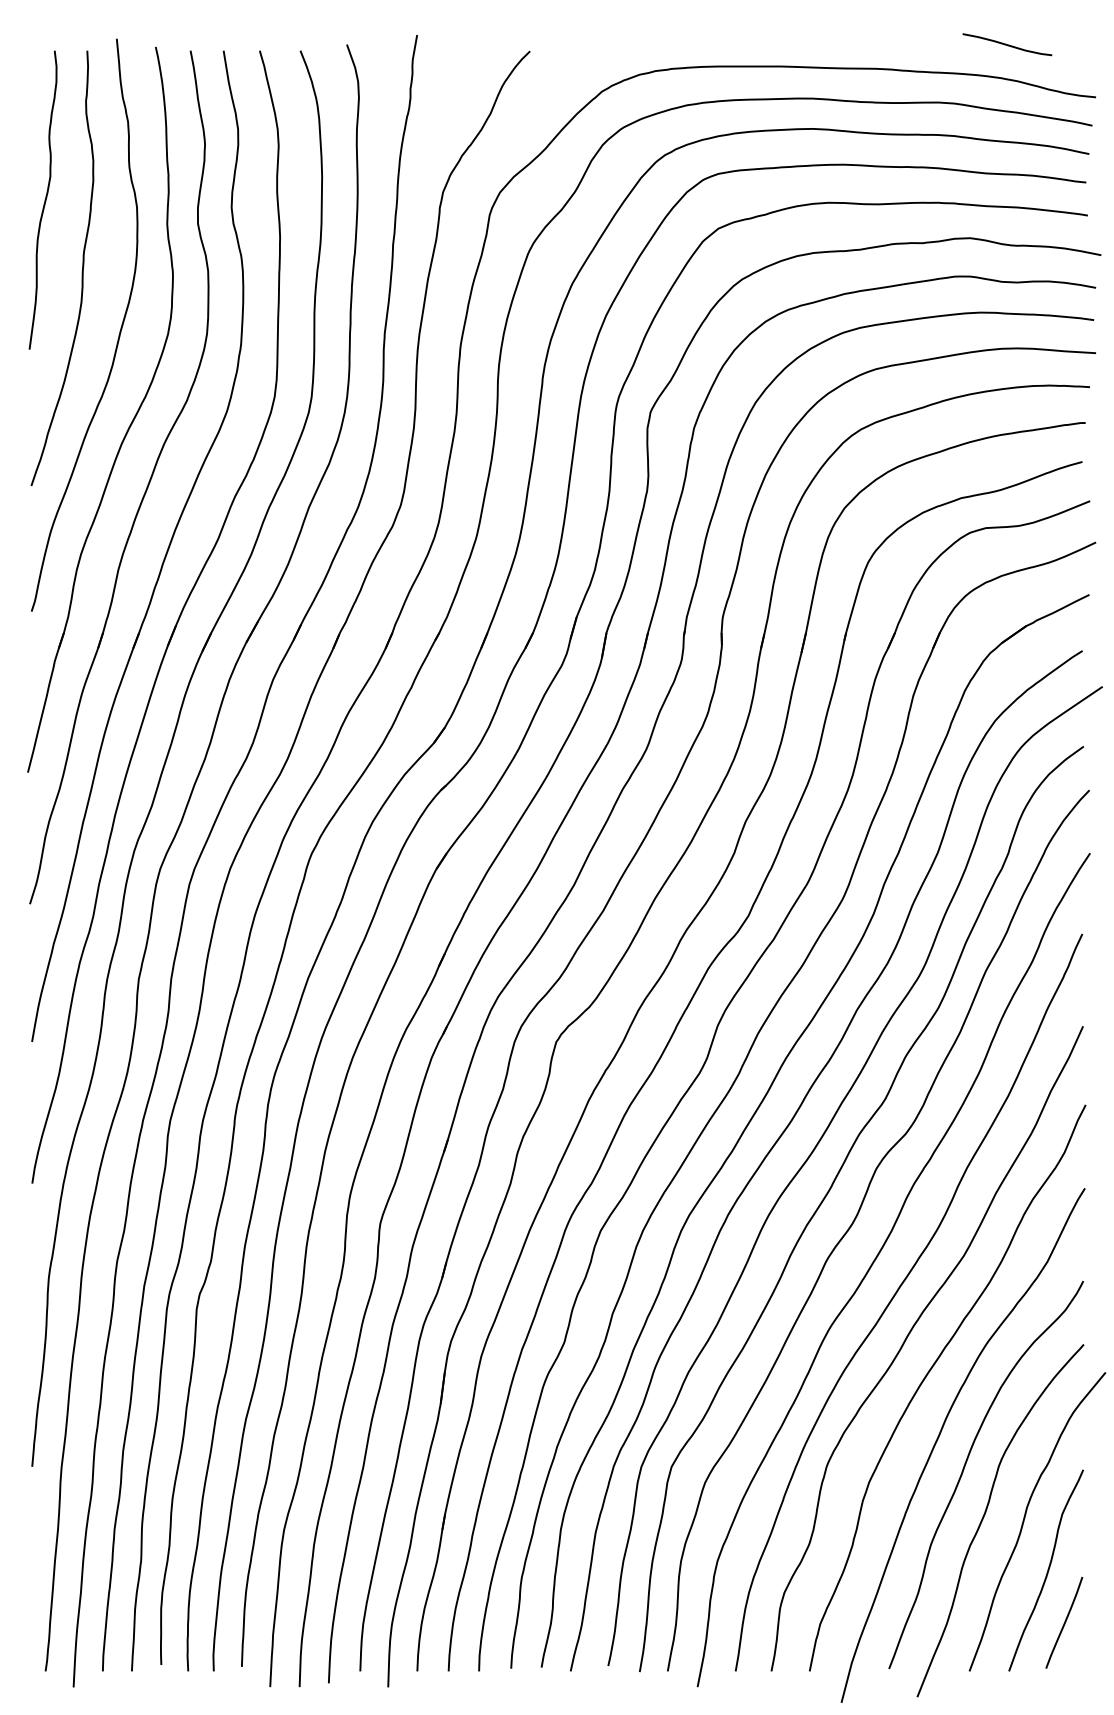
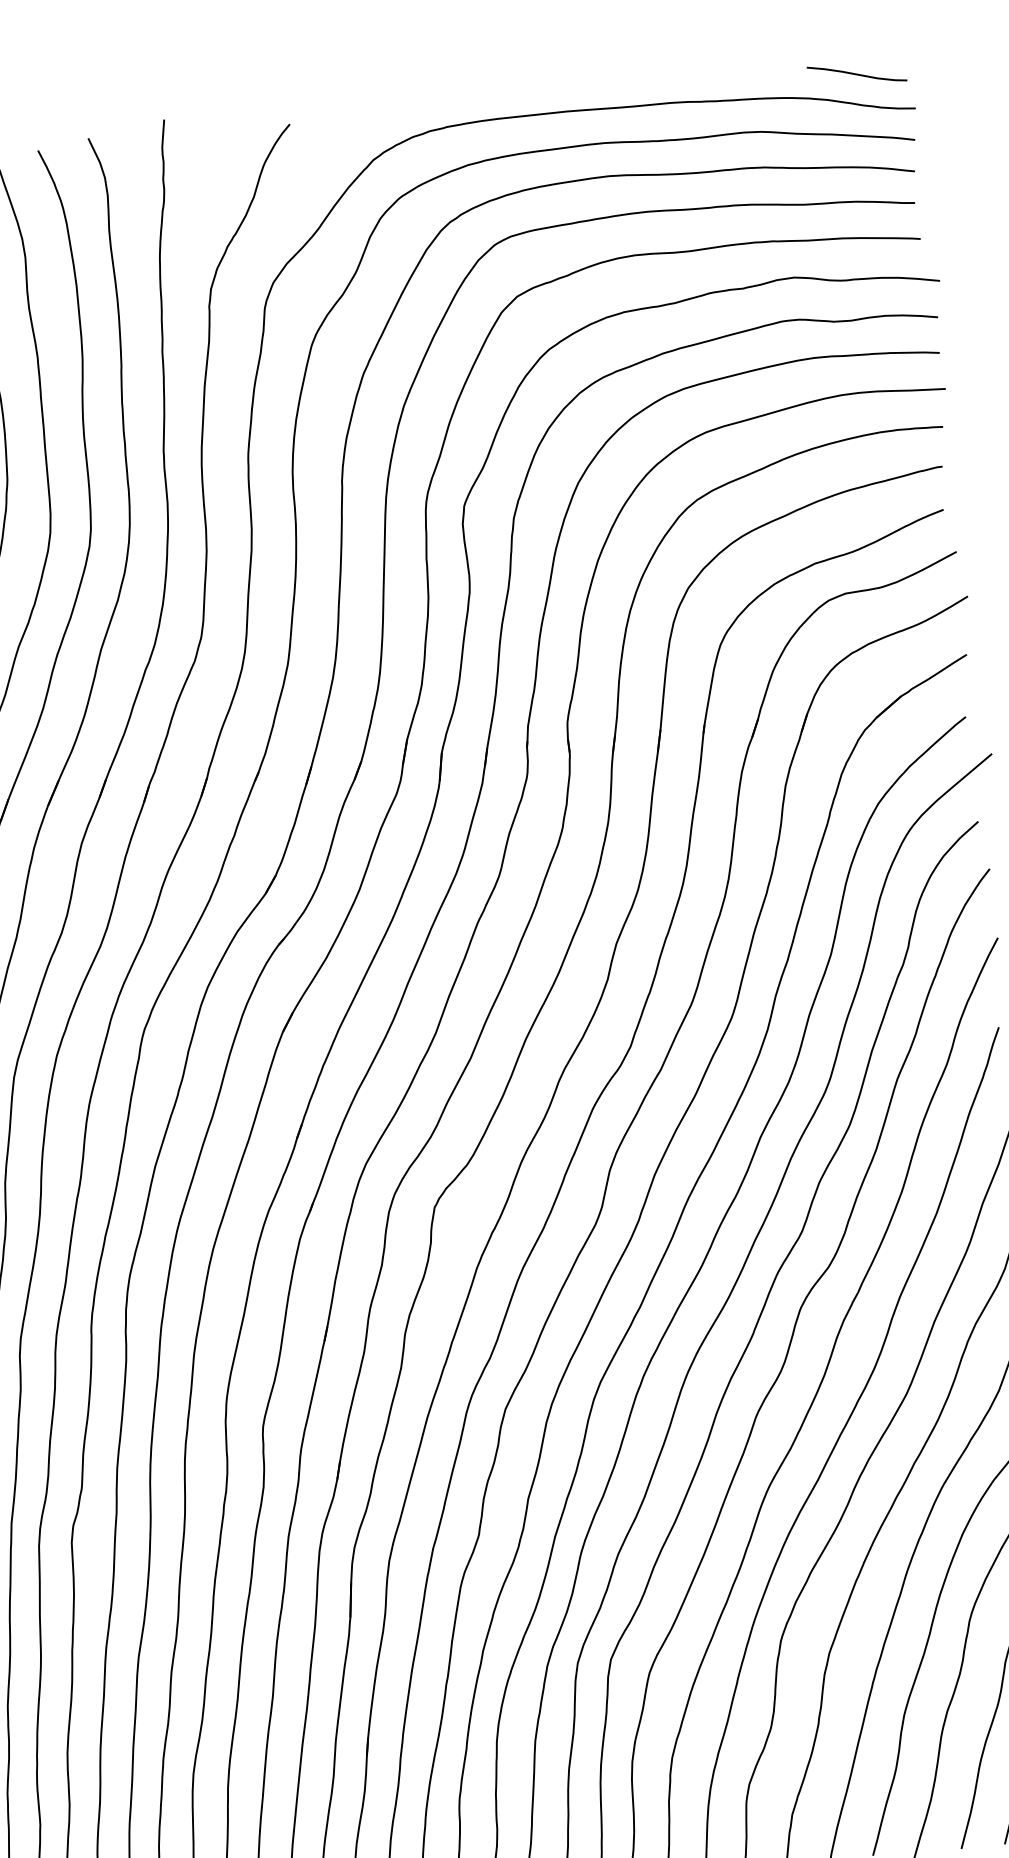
curve: (1007, 44) -> (857, 73), moved

